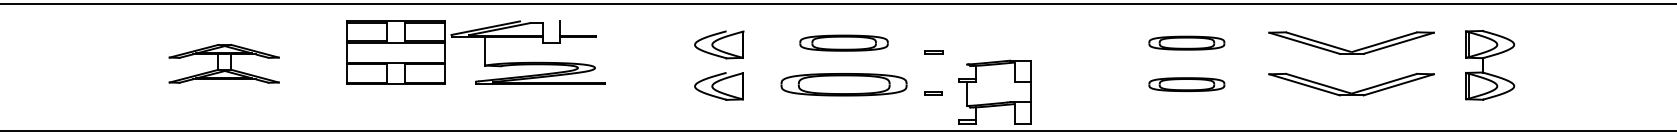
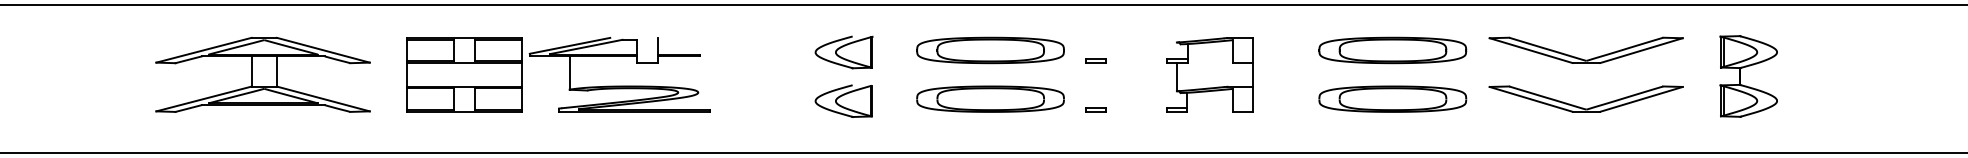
part: (844, 43) -> (990, 50), size x1.43
part: (1186, 43) -> (1392, 50), size x1.67
part: (485, 52) -> (569, 74), moved
part: (223, 63) -> (262, 74), size x1.67
part: (1186, 84) -> (1392, 98), size x1.67
part: (994, 91) -> (1209, 74), moved

